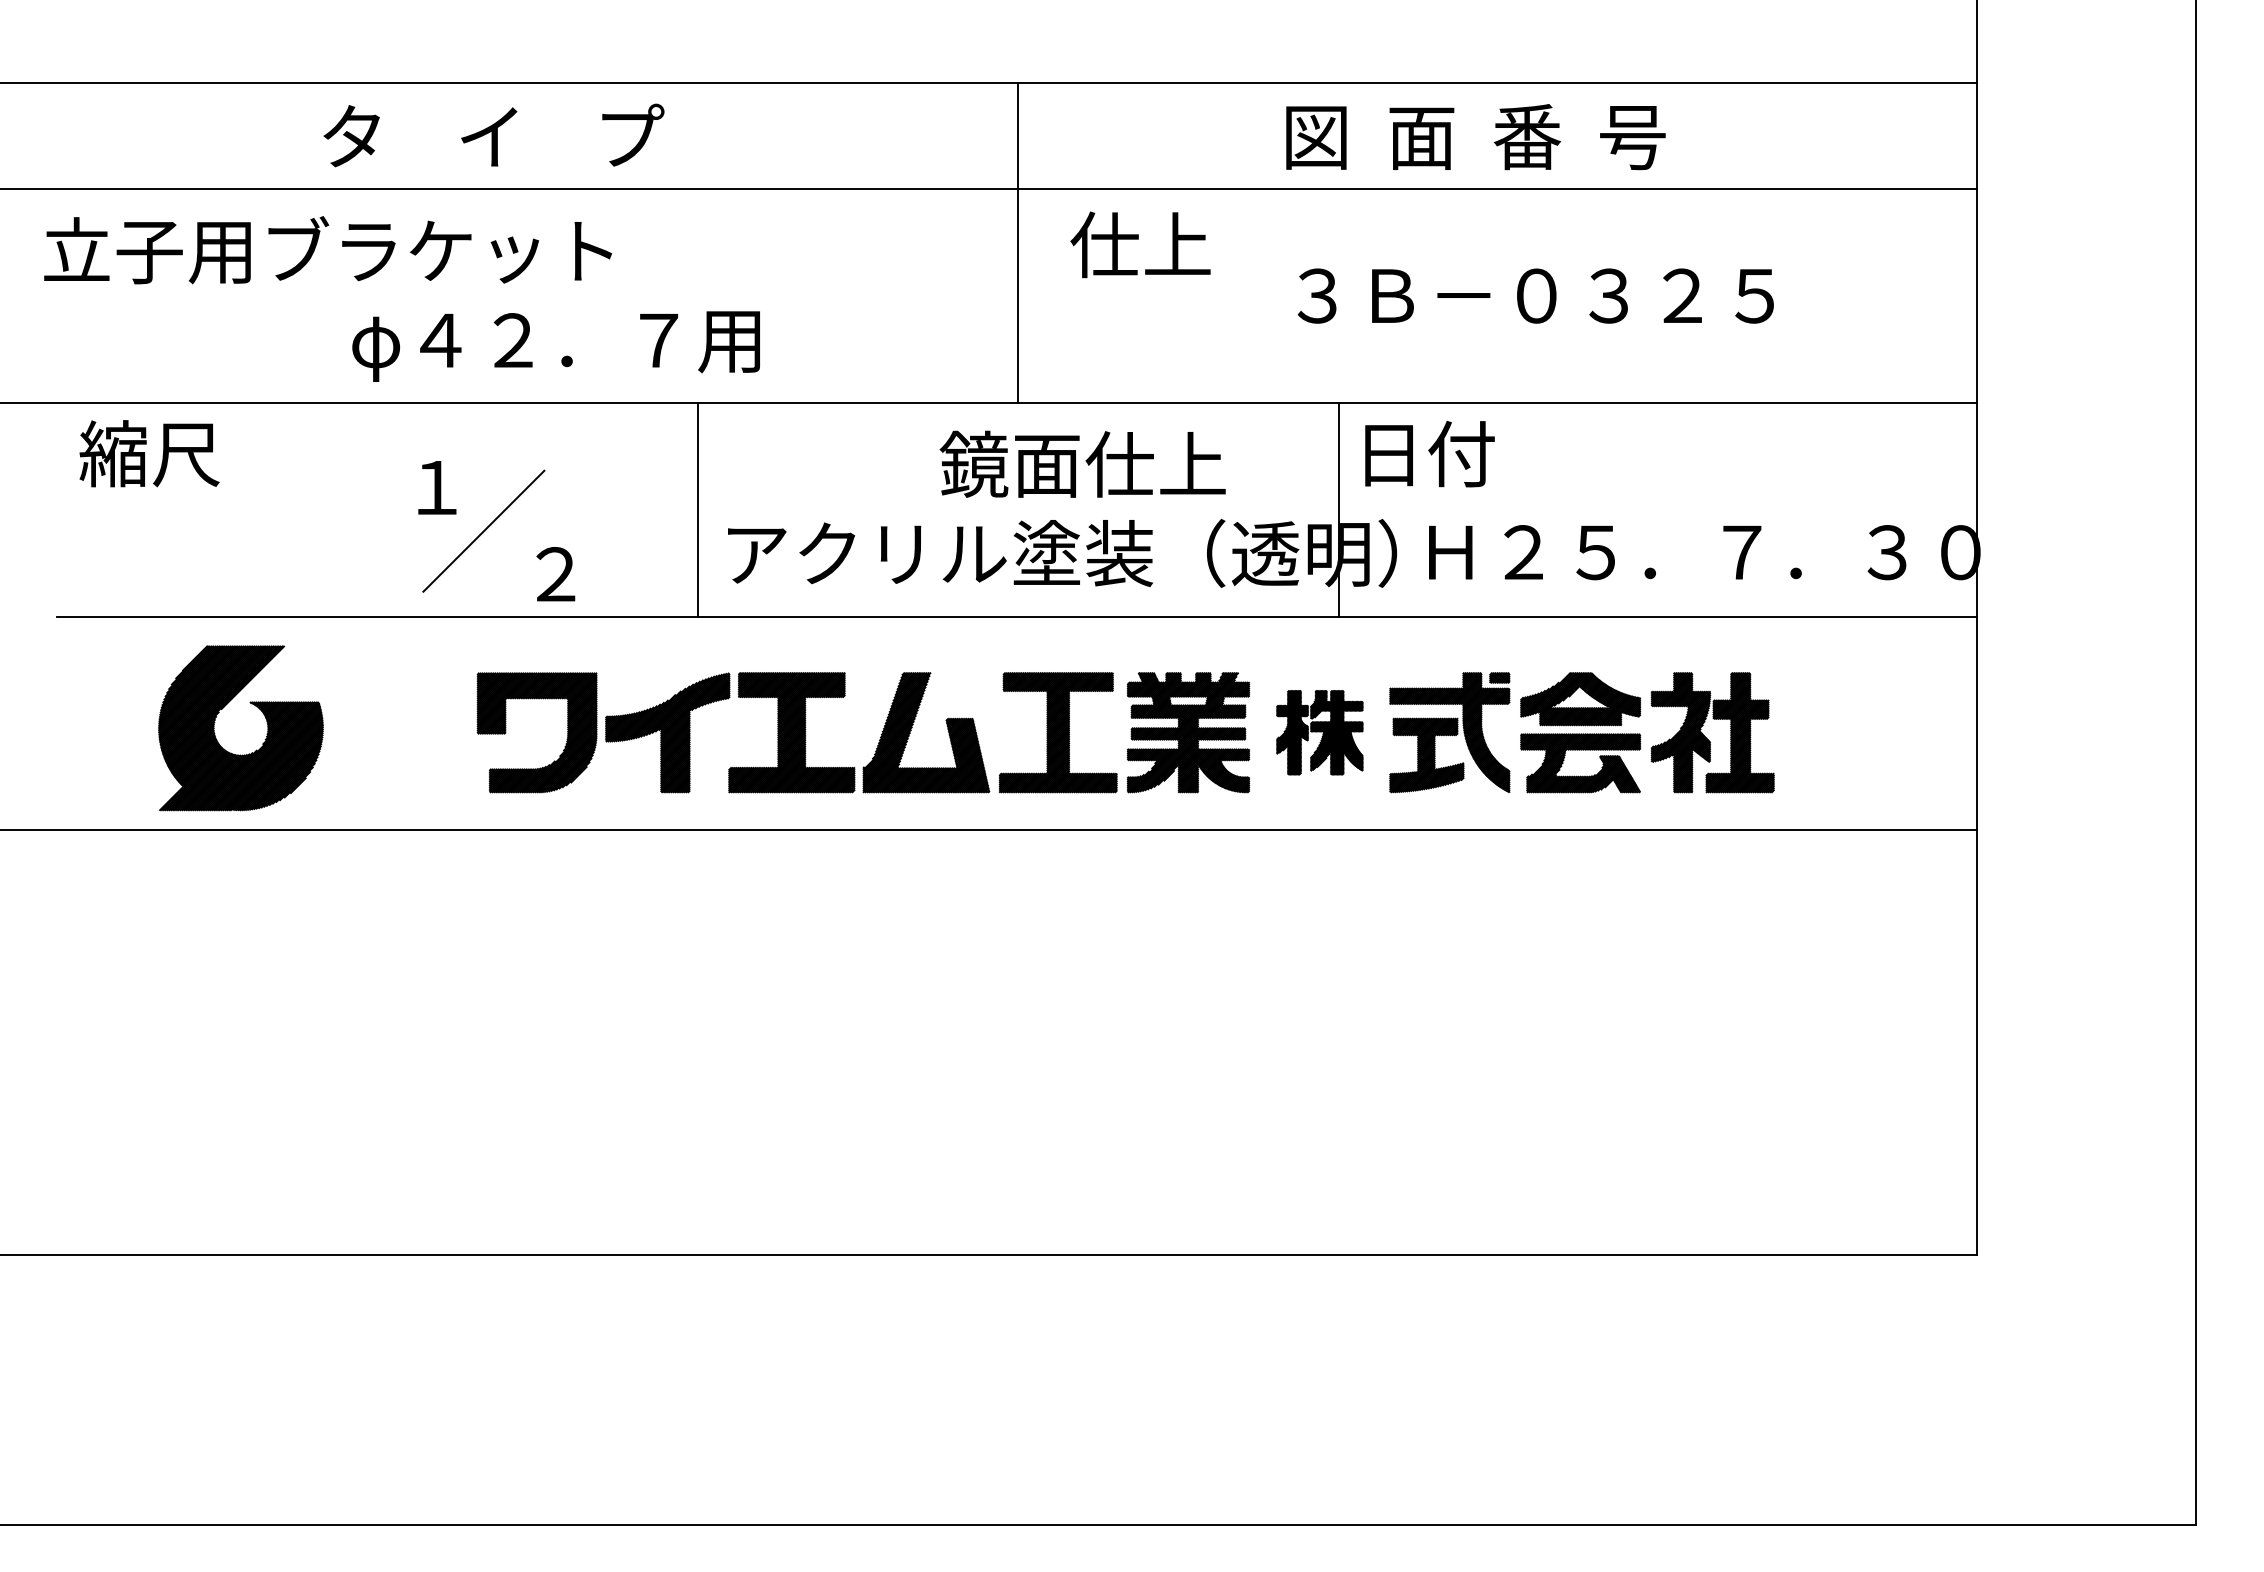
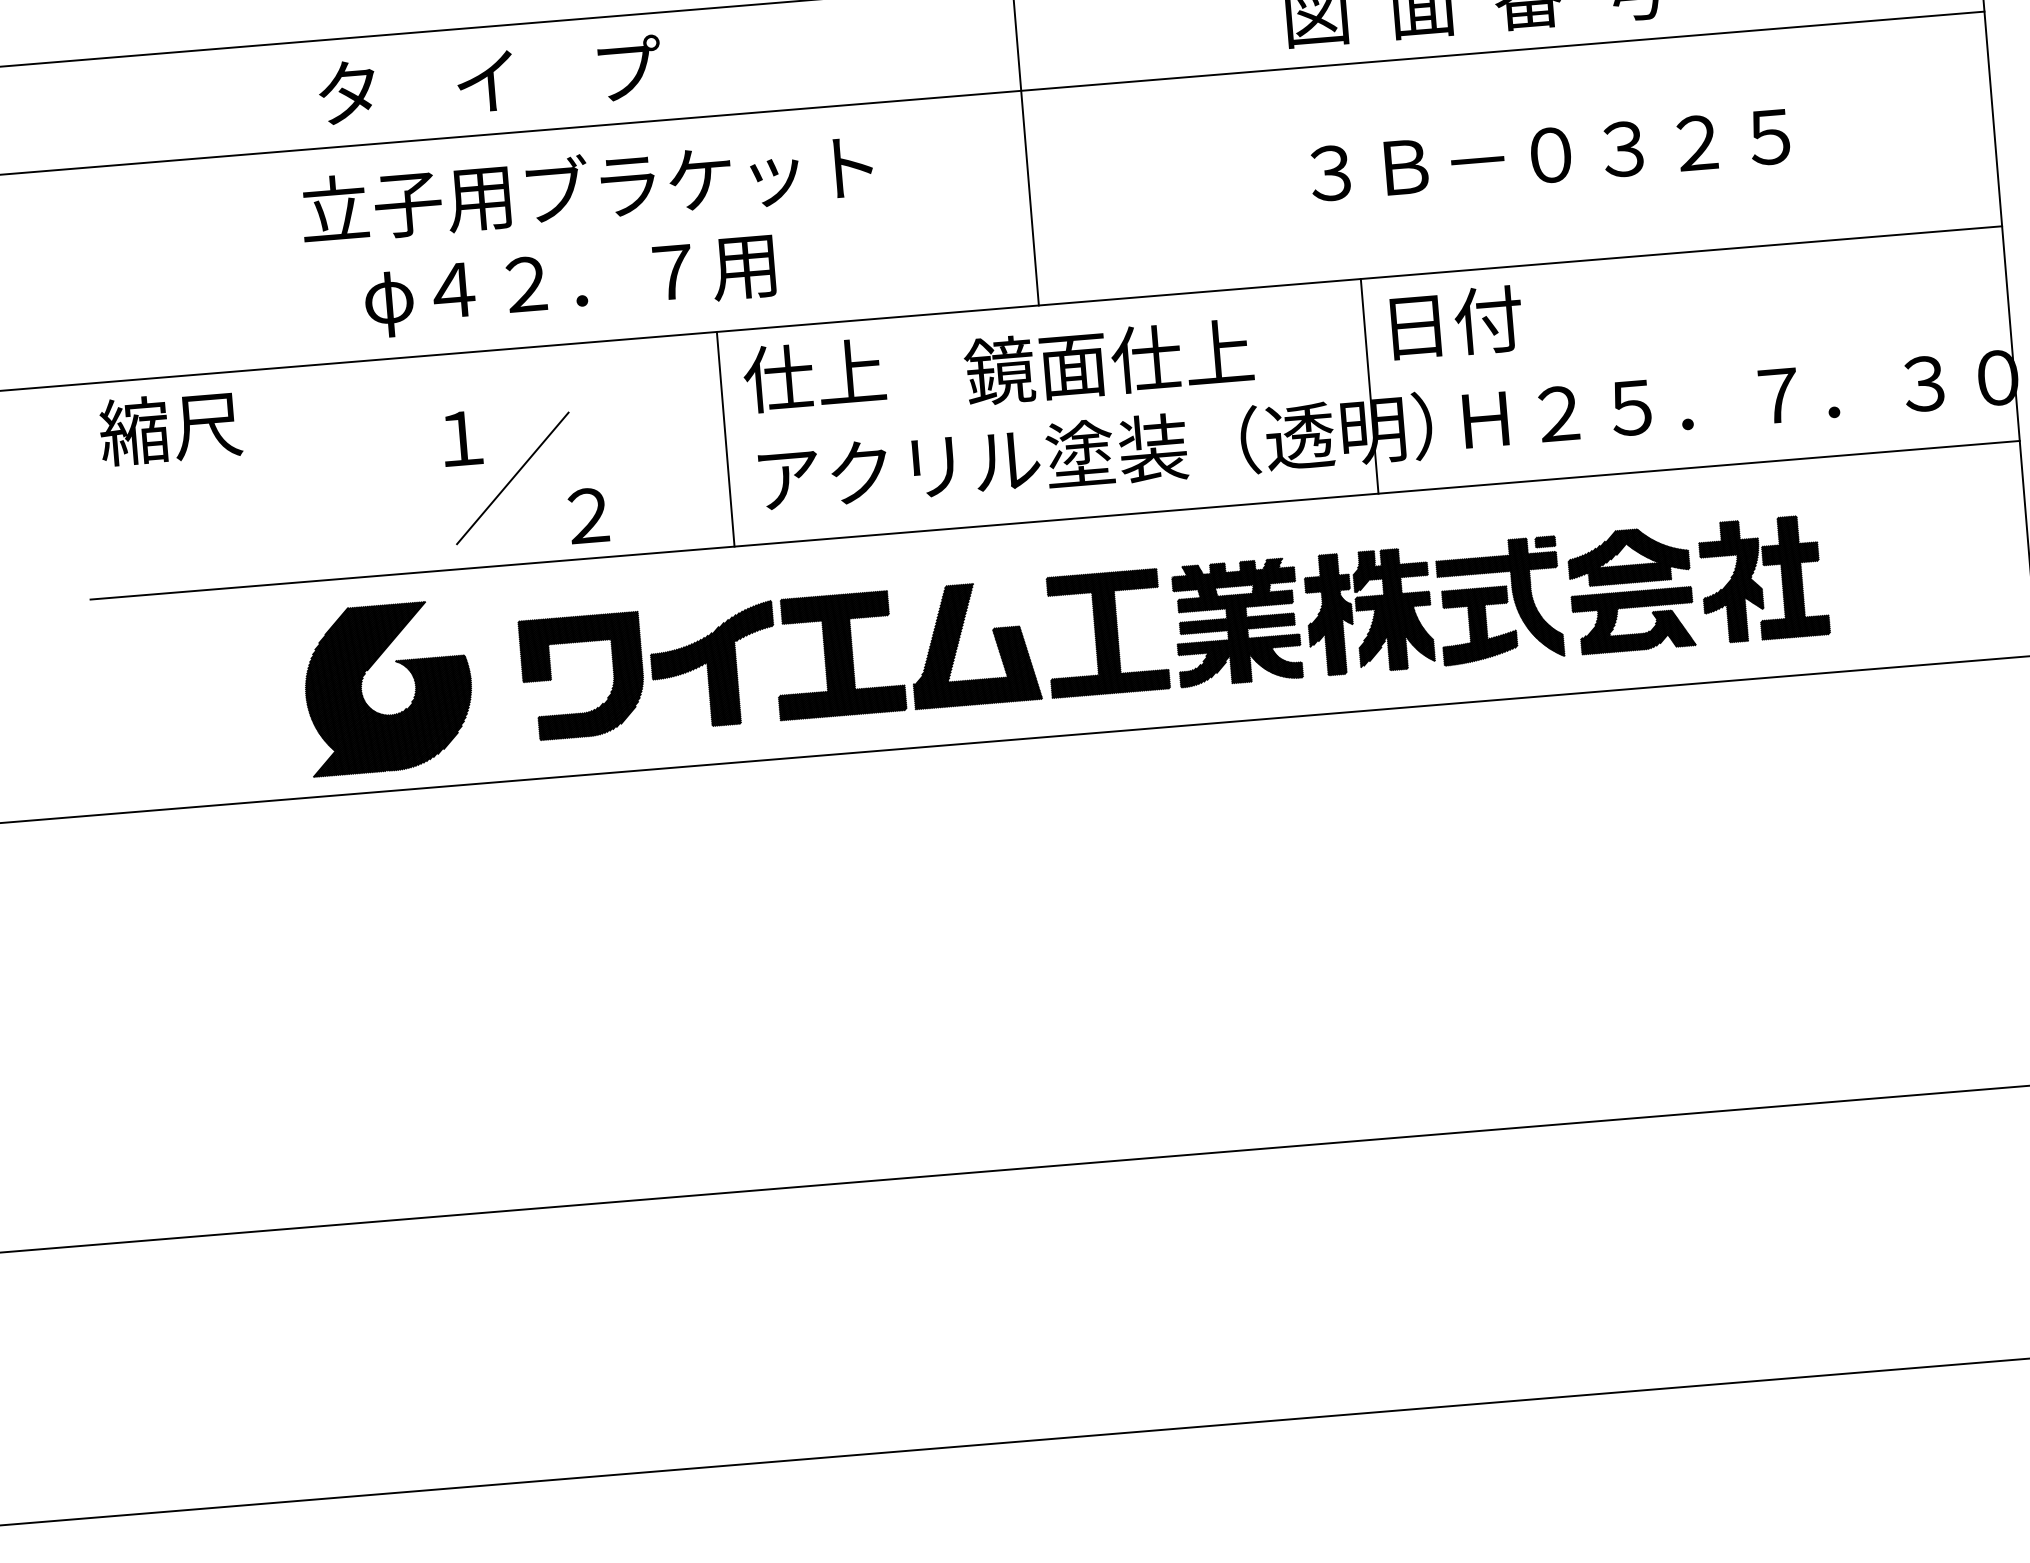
text: (1140, 244) -> (814, 374), moved
text: (328, 250) -> (587, 188), moved
part: (1319, 732) -> (1368, 611), size x1.43
part: (215, 733) -> (363, 695), moved

